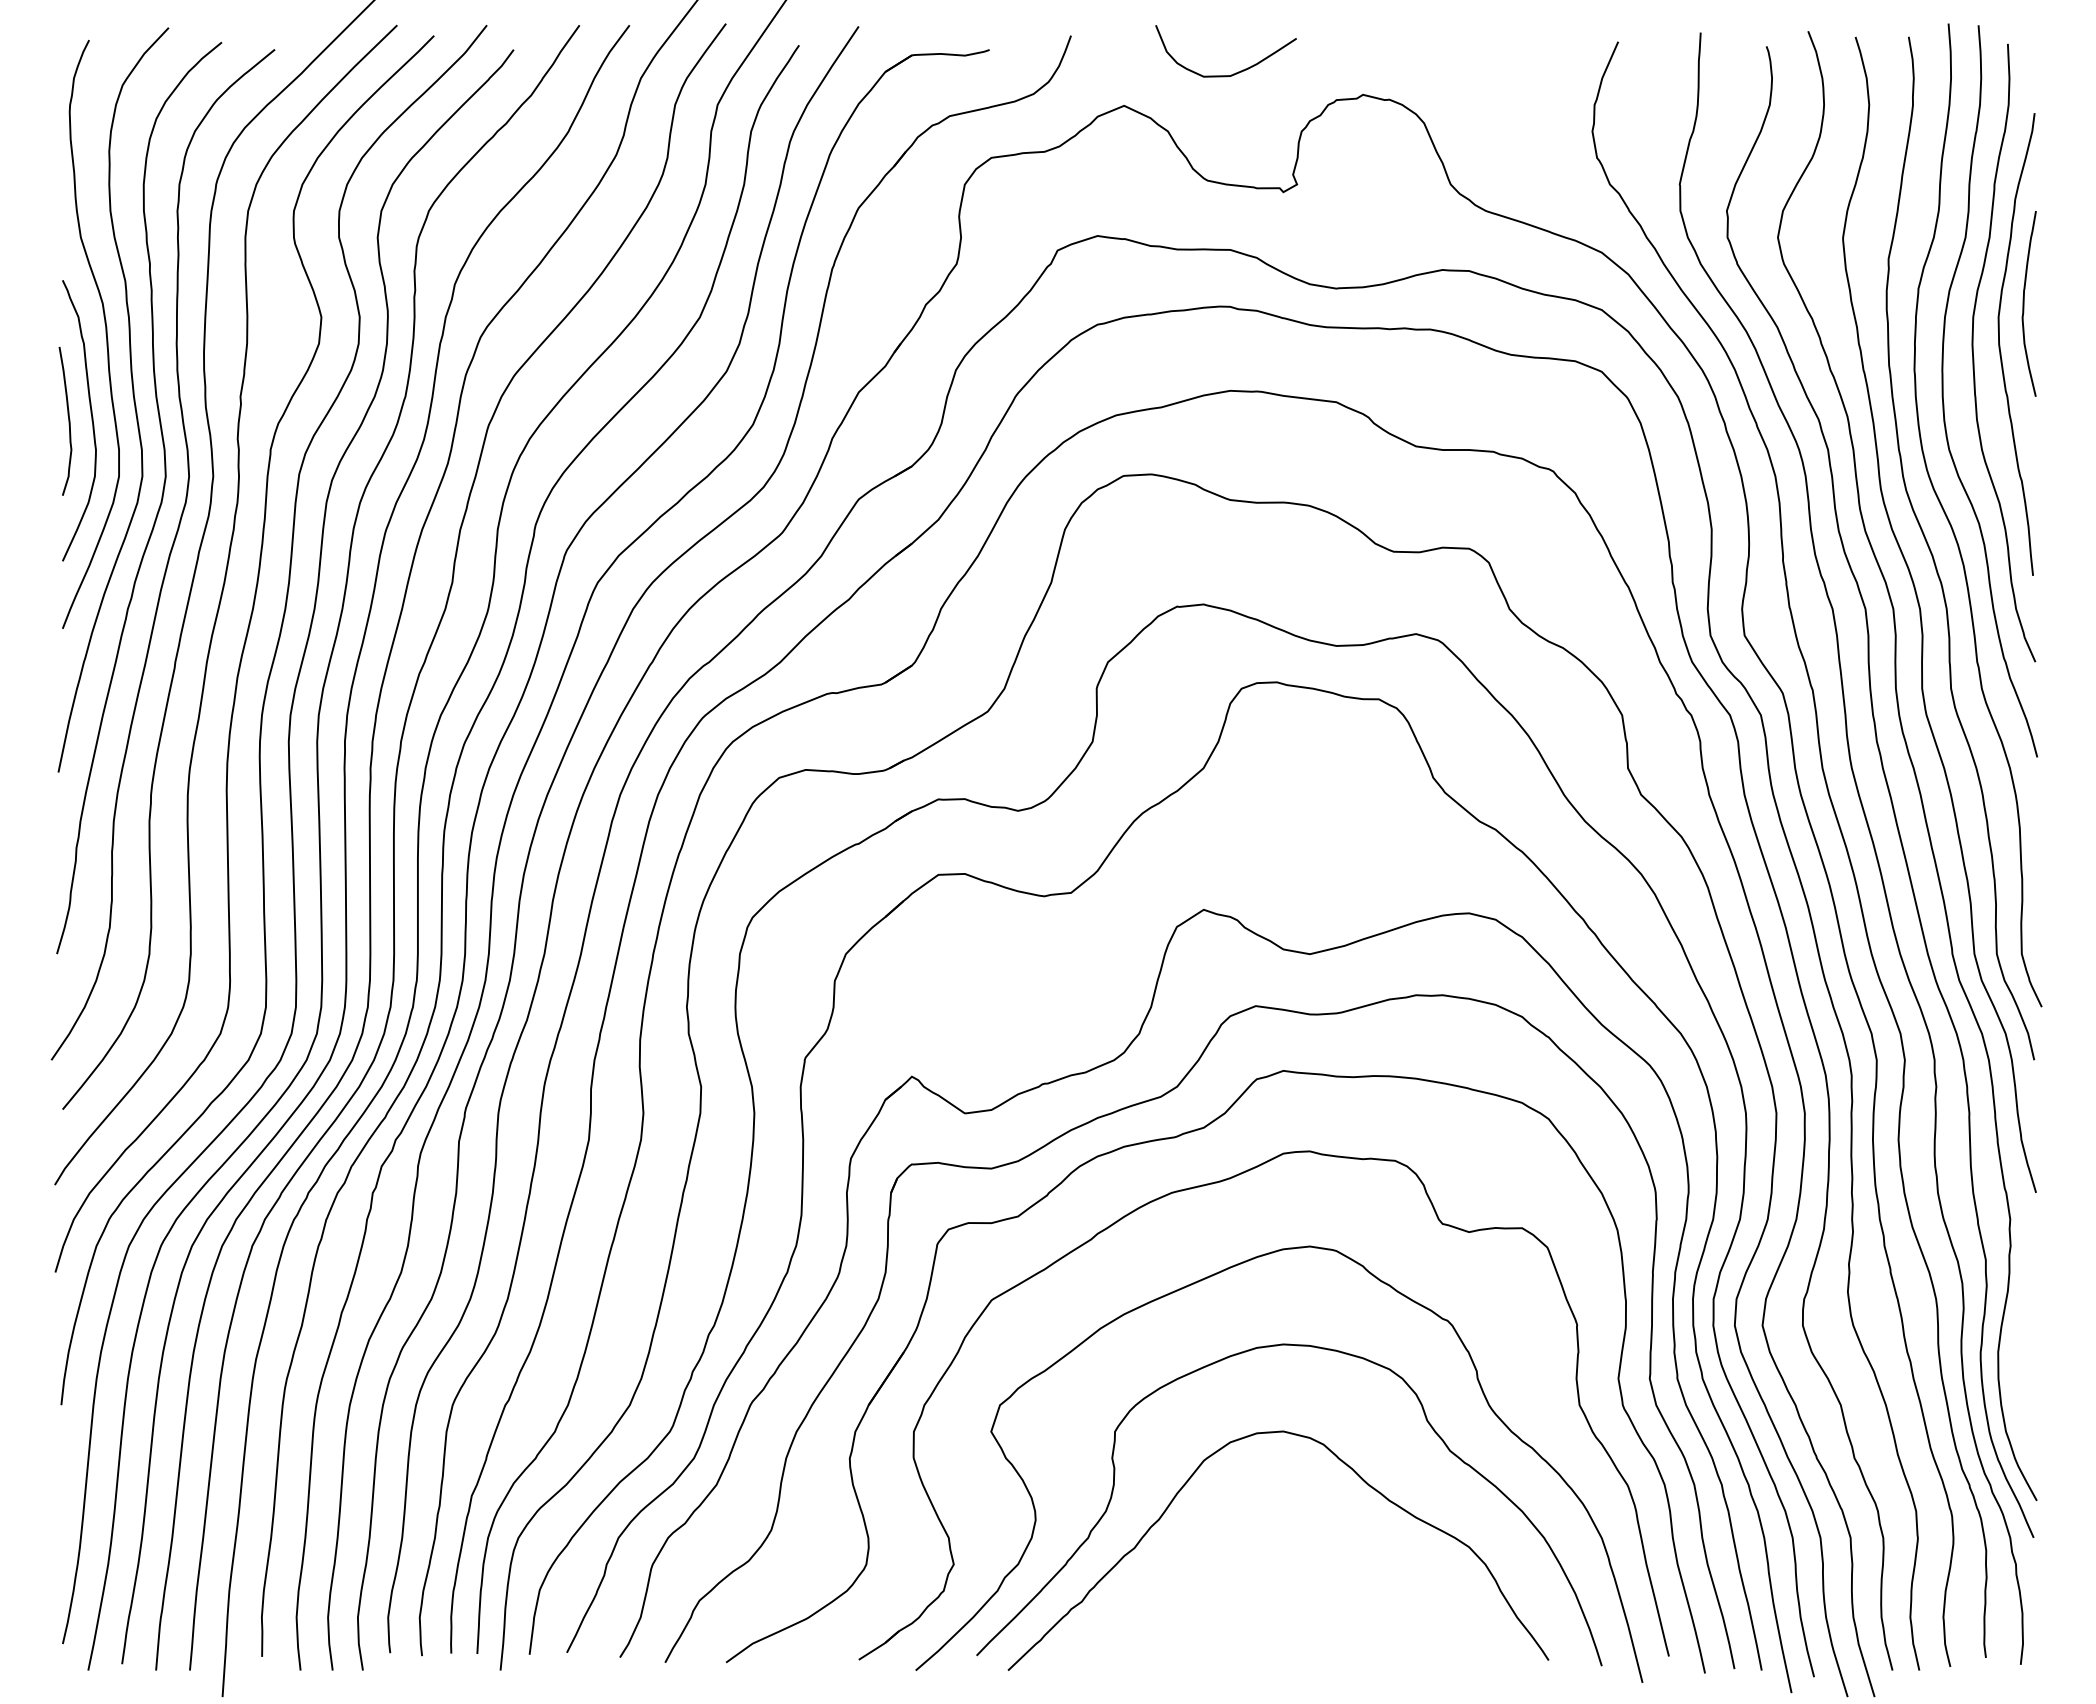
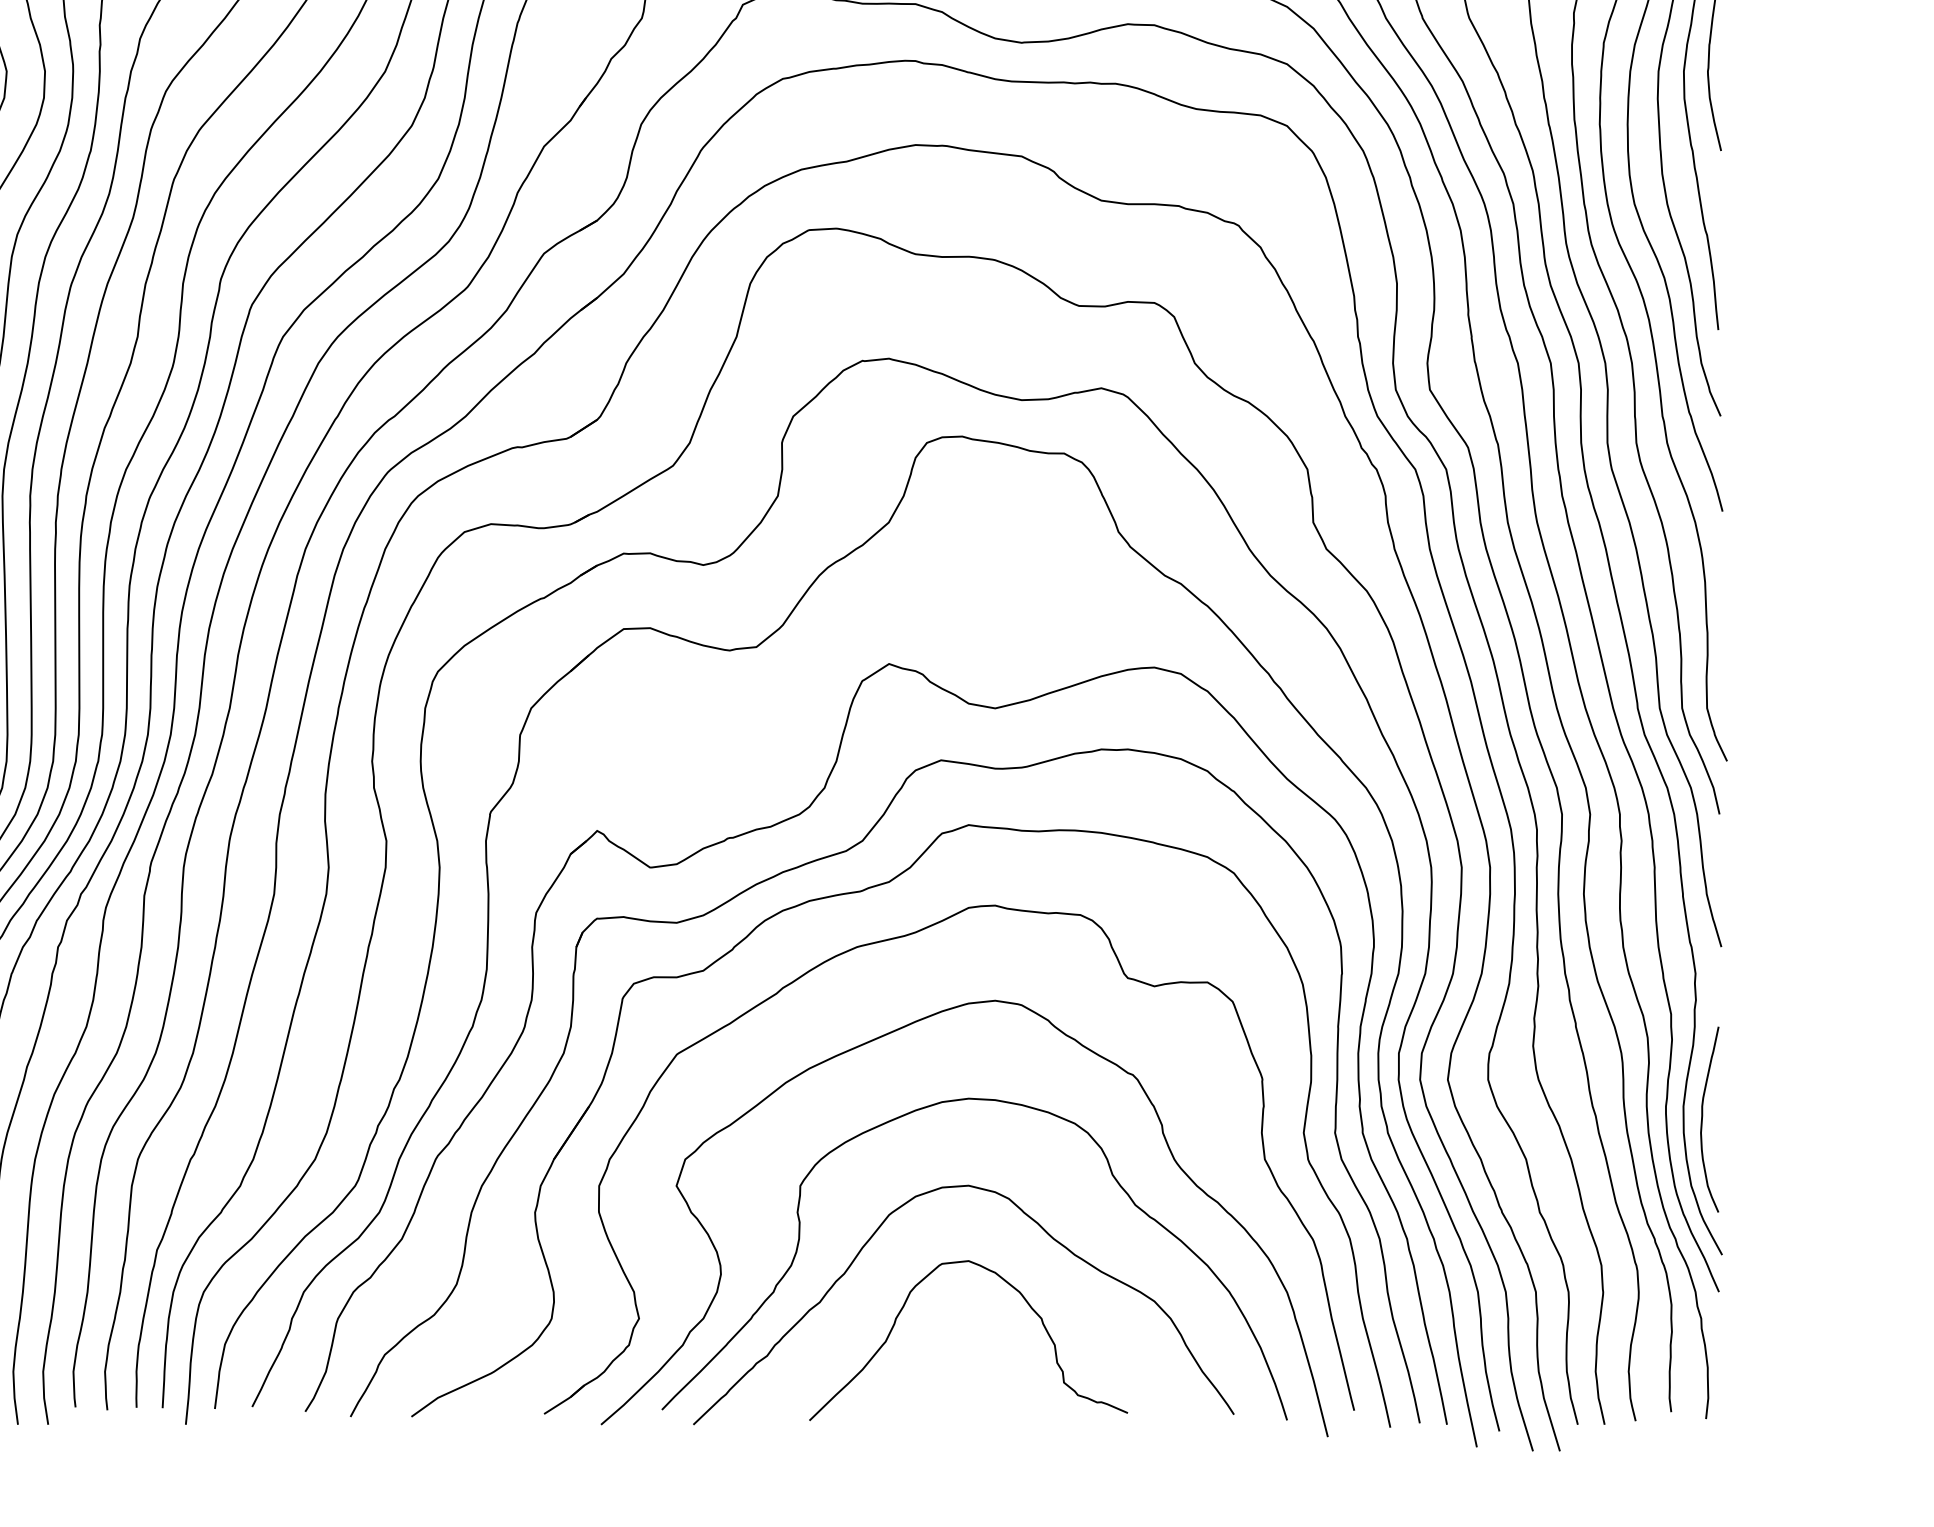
curve: (2017, 1365) -> (1702, 1119), added
curve: (1325, 1532) -> (1010, 1286), added

